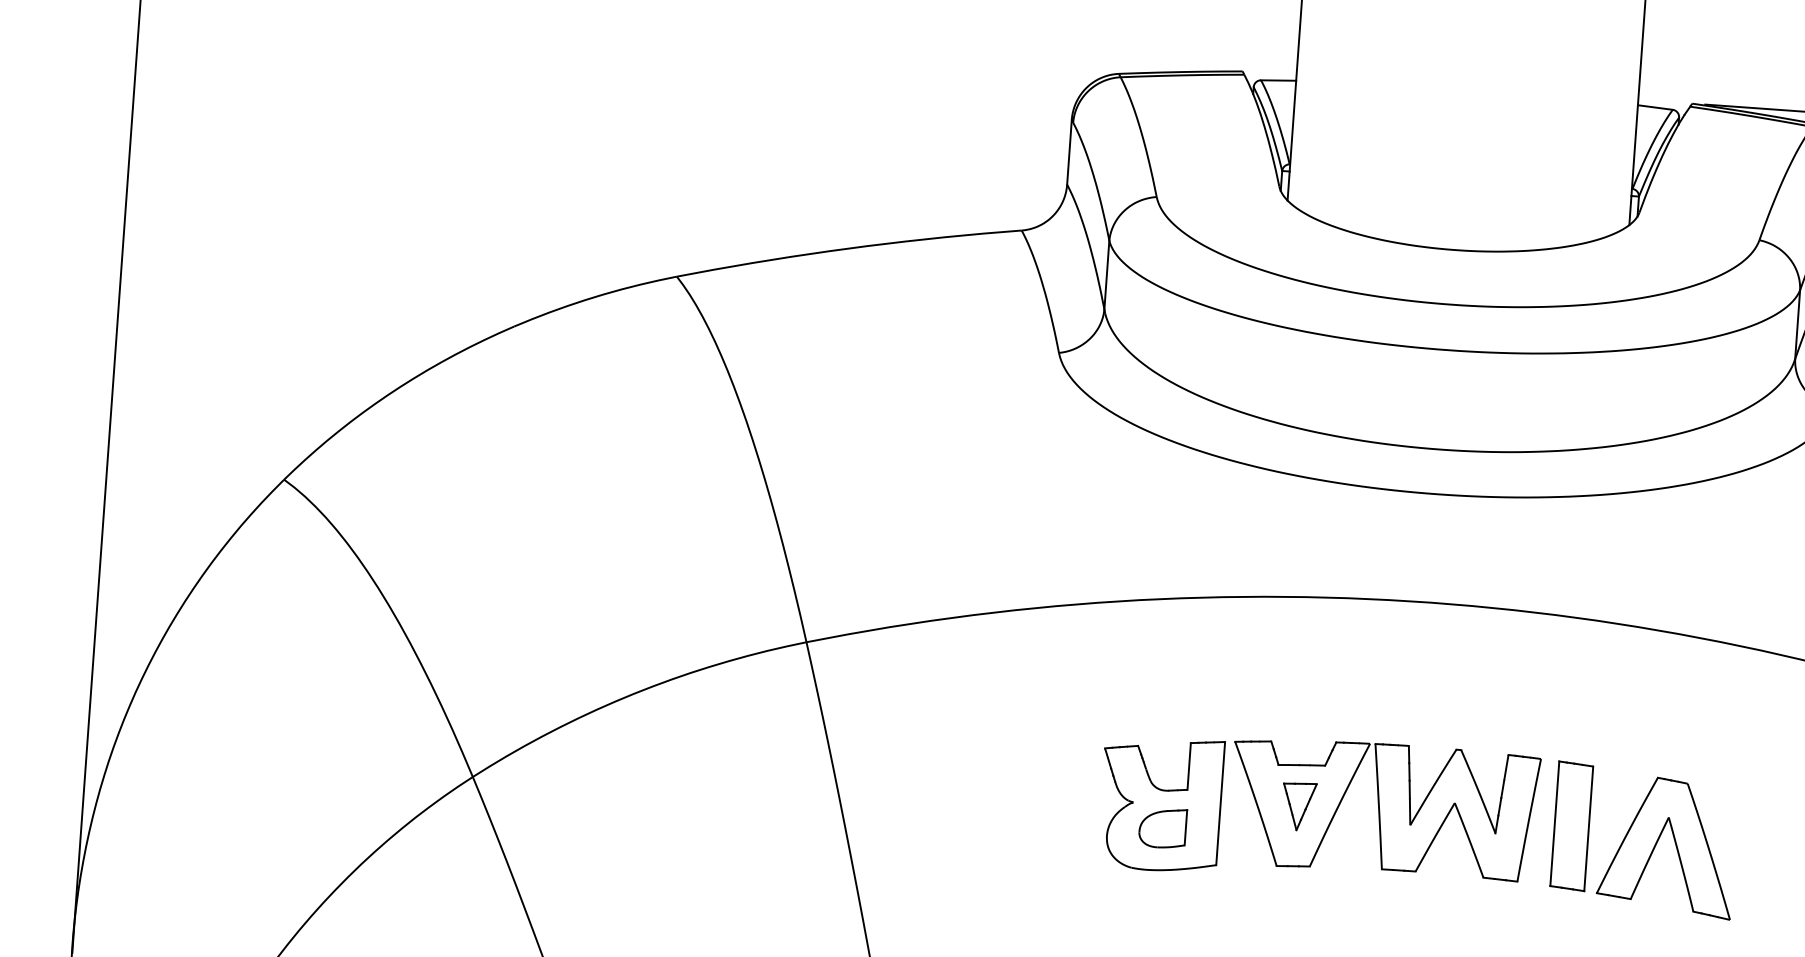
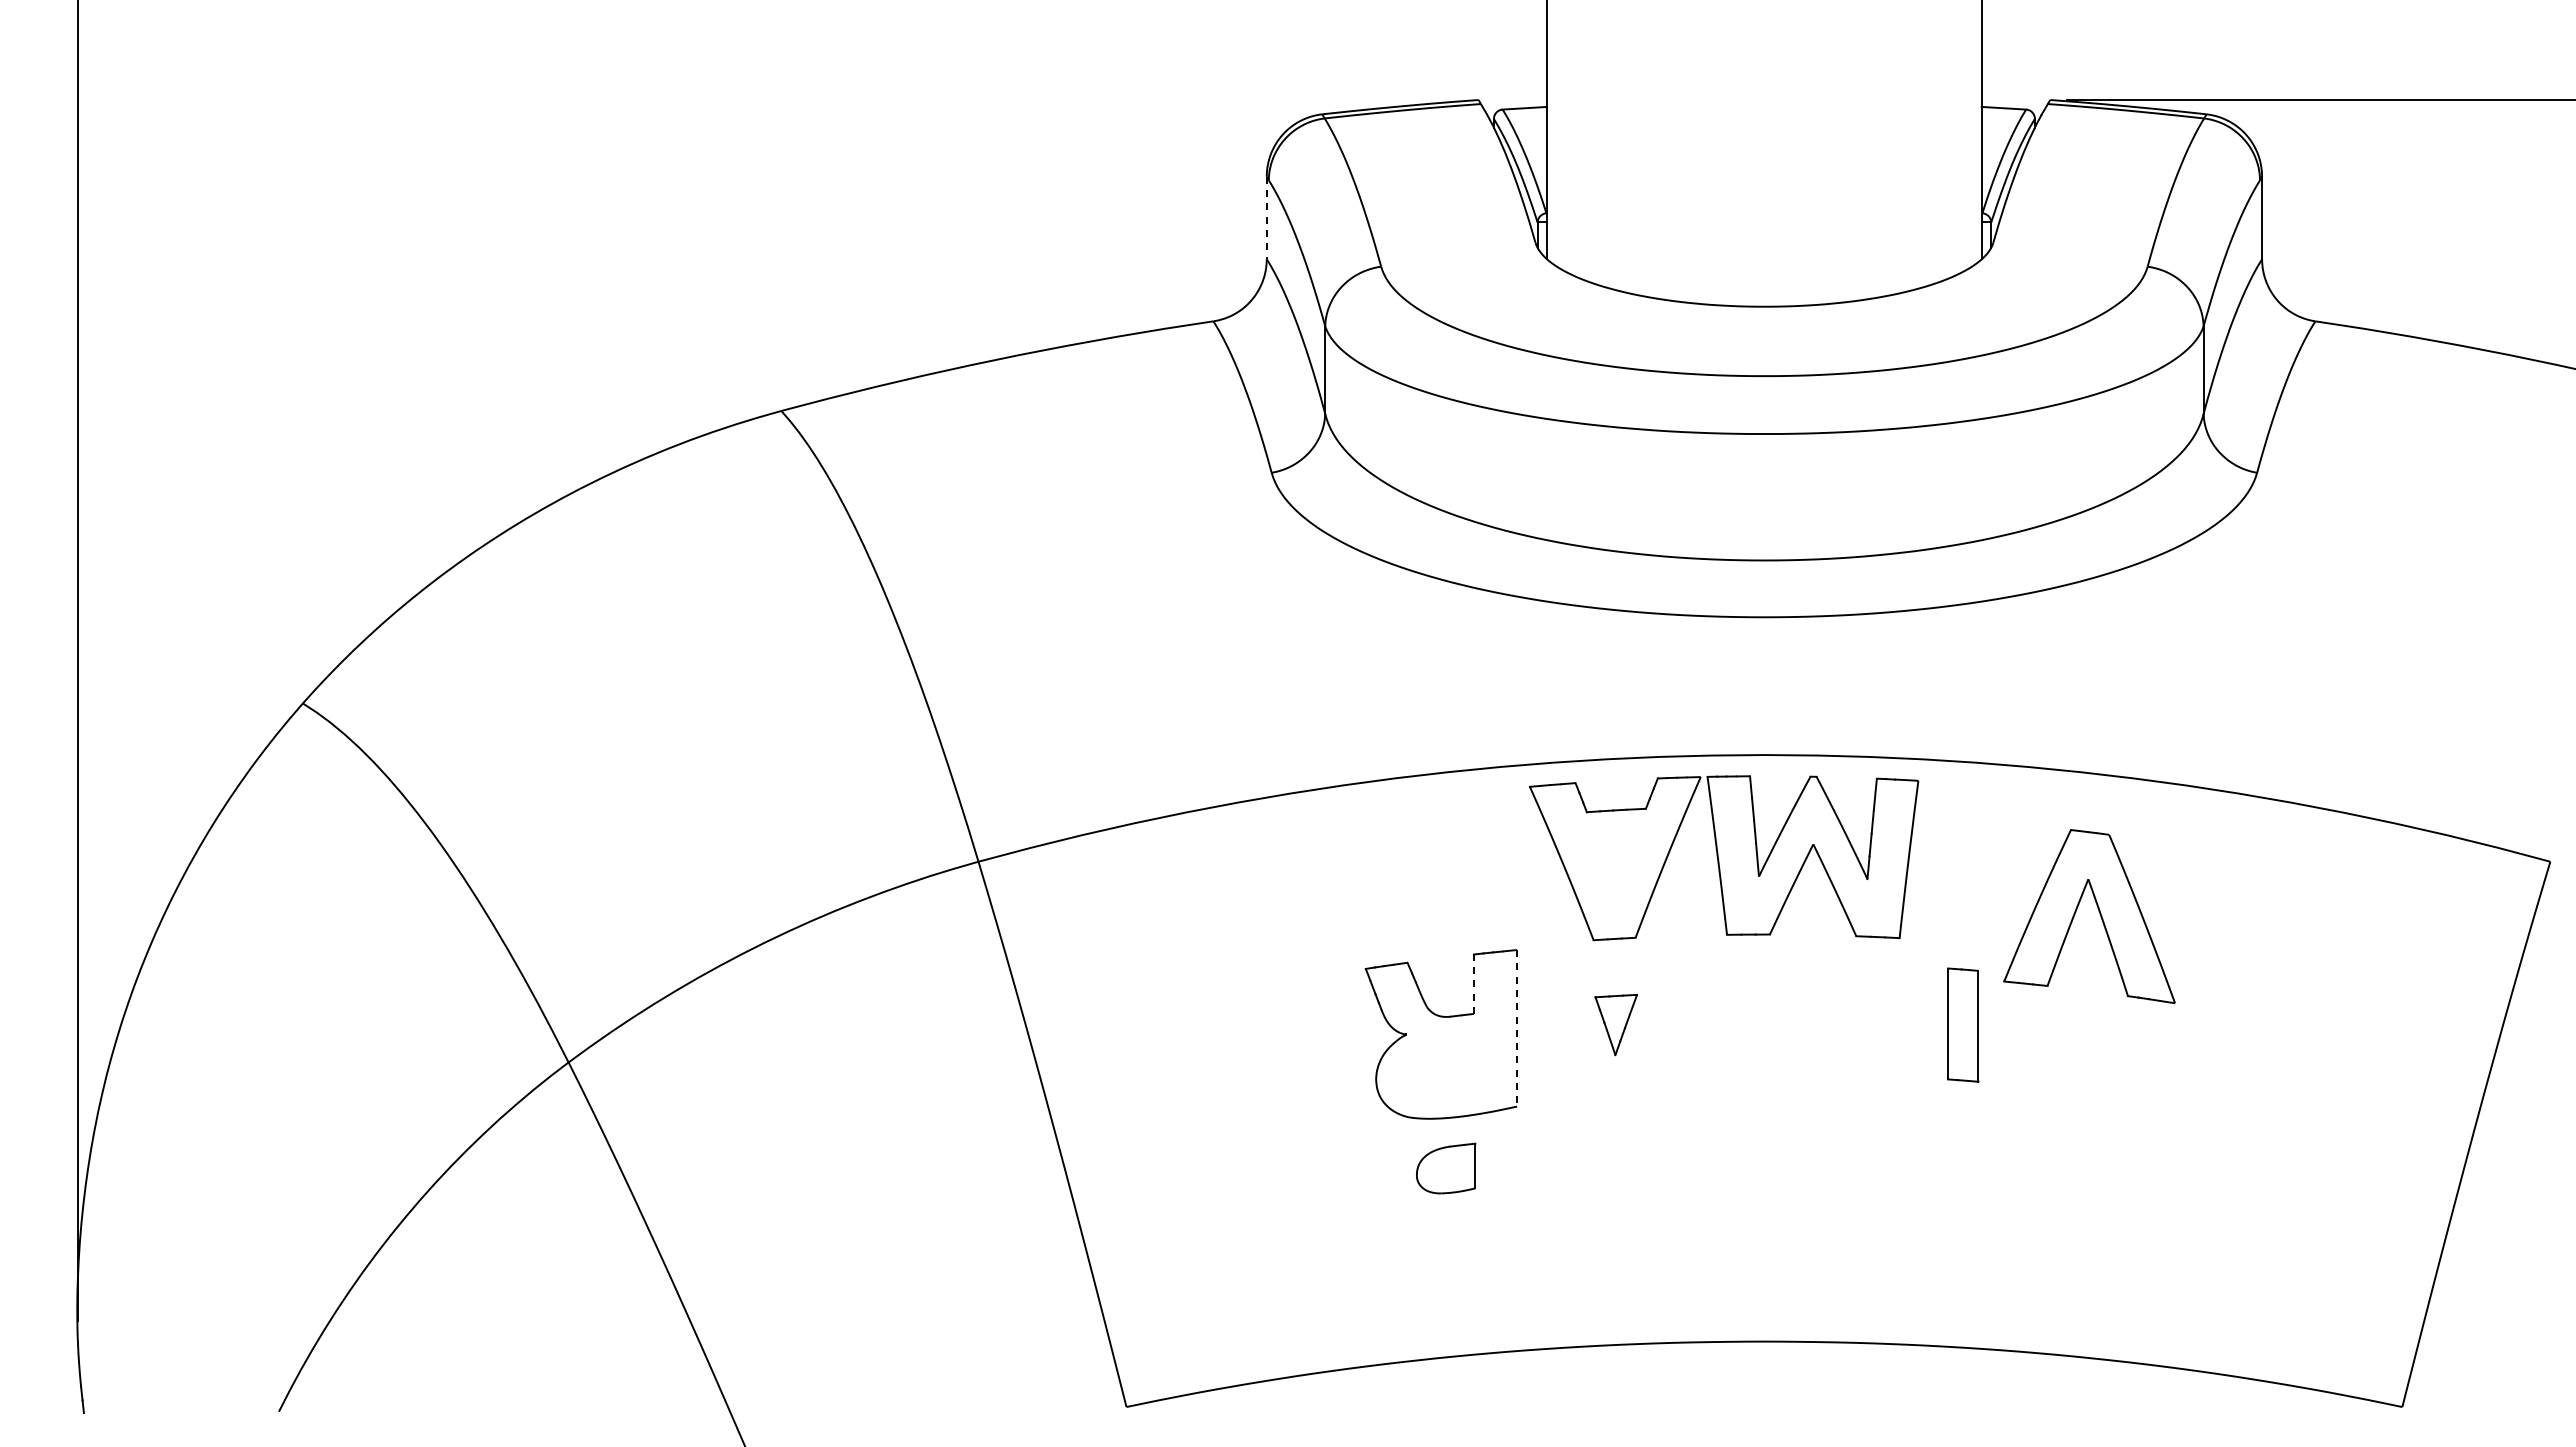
line: (1069, 152) -> (1266, 218), solid -> dashed
line: (1188, 766) -> (1473, 984), solid -> dashed
line: (1220, 803) -> (1517, 1028), solid -> dashed
part: (1384, 809) -> (1724, 858), moved
part: (1571, 825) -> (1962, 1024), size x0.7
part: (1163, 828) -> (1446, 1168), moved
part: (1675, 845) -> (2099, 914), moved

